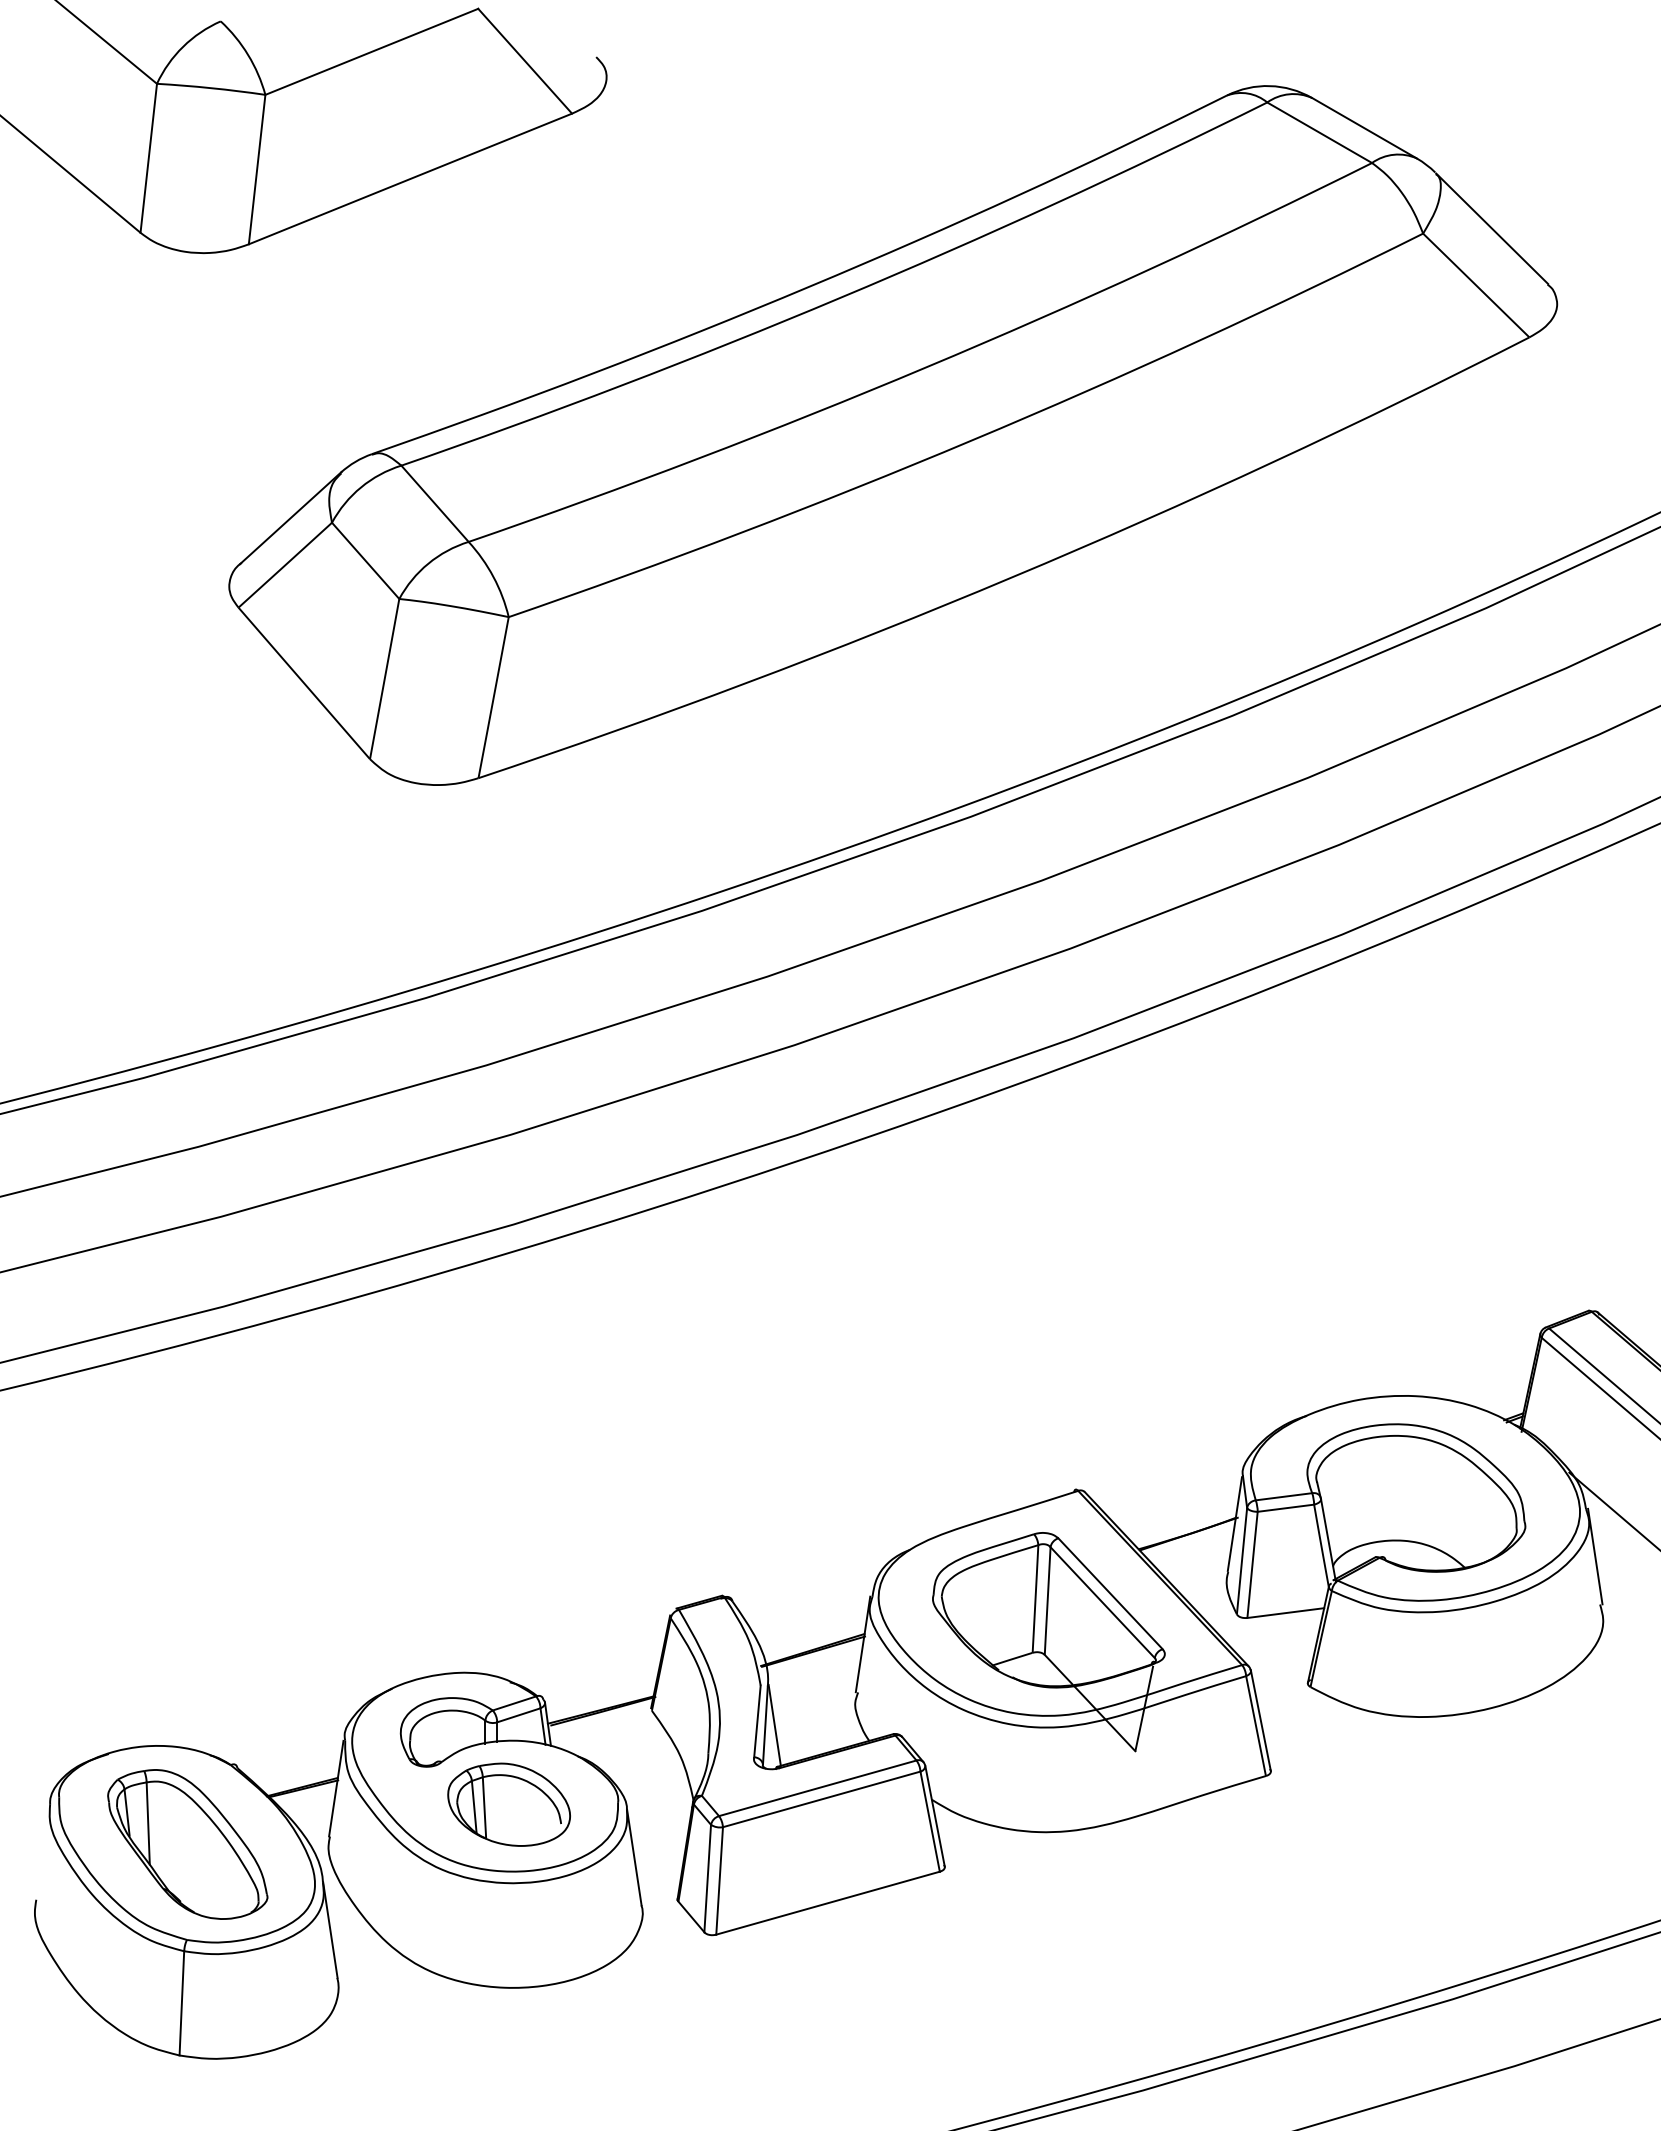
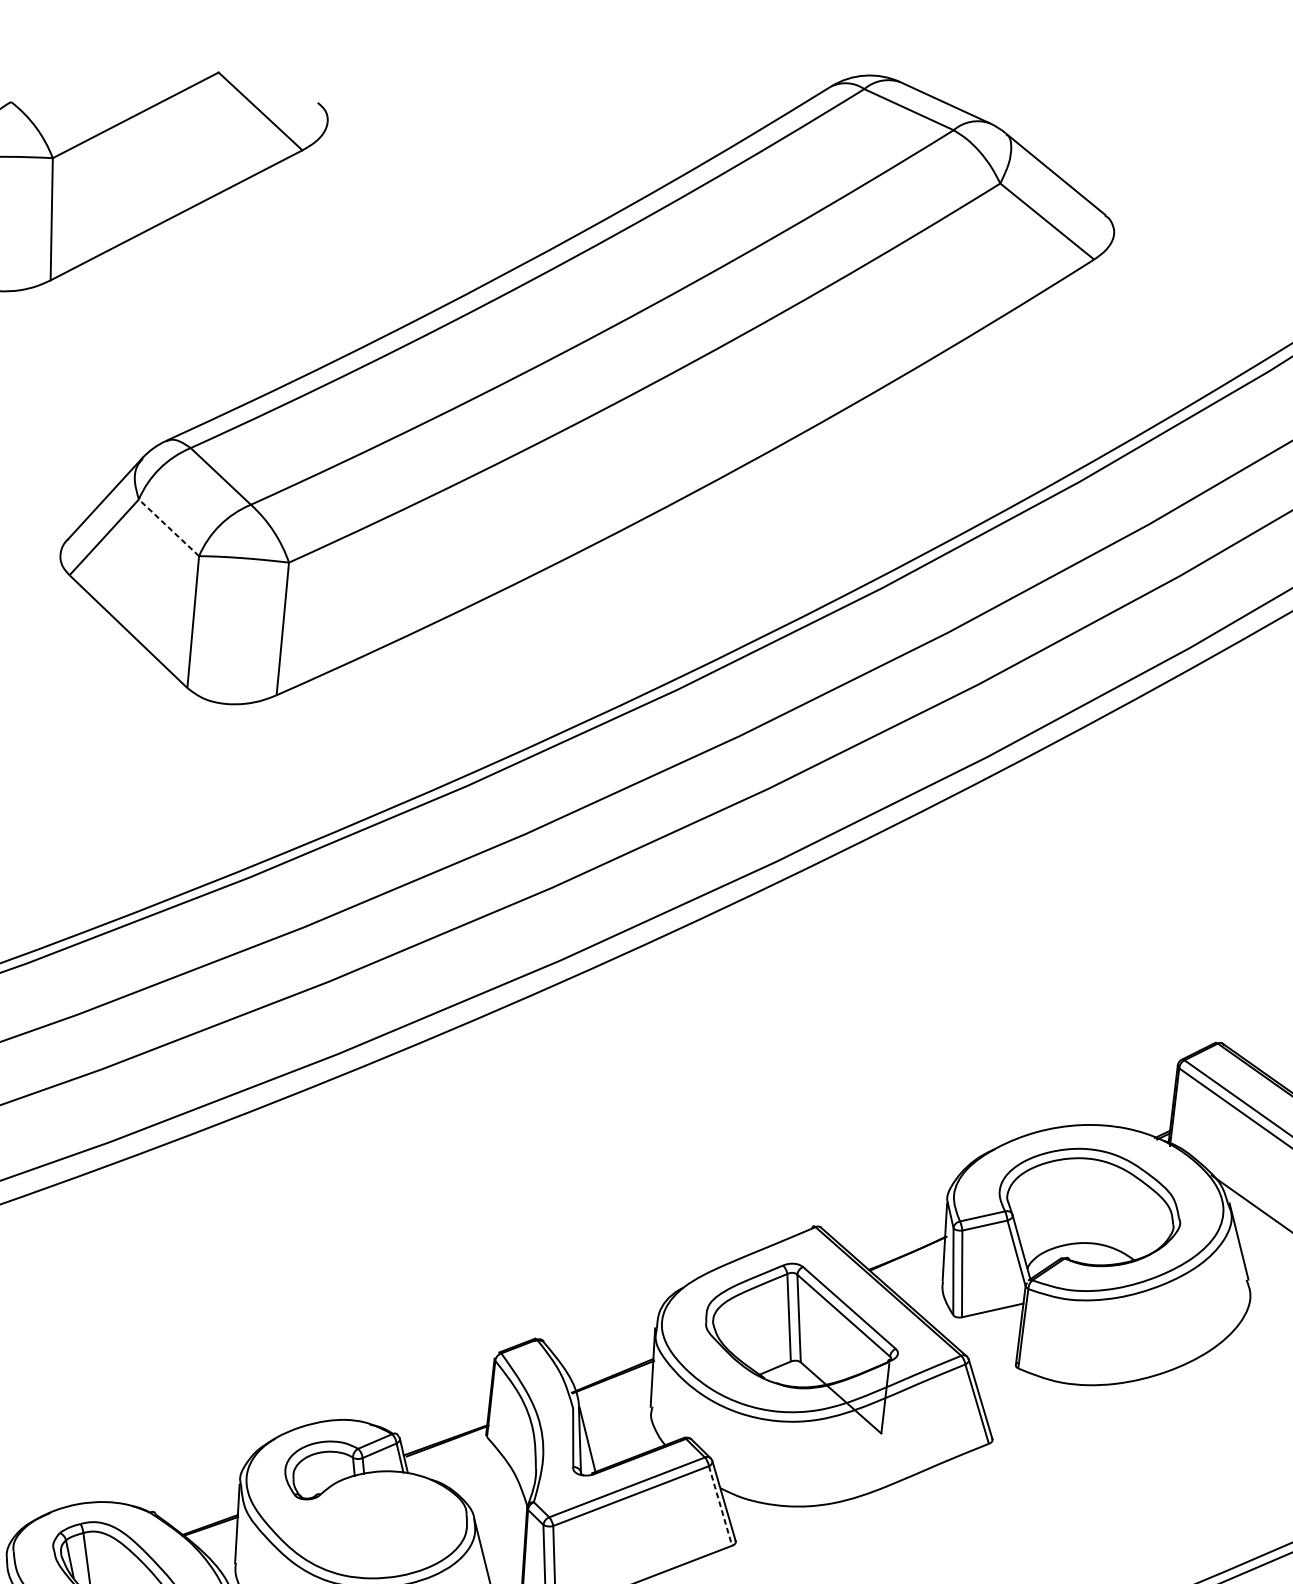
line: (365, 560) -> (168, 527), solid -> dashed
part: (508, 1804) -> (377, 1523), removed
line: (930, 1821) -> (720, 1505), solid -> dashed

